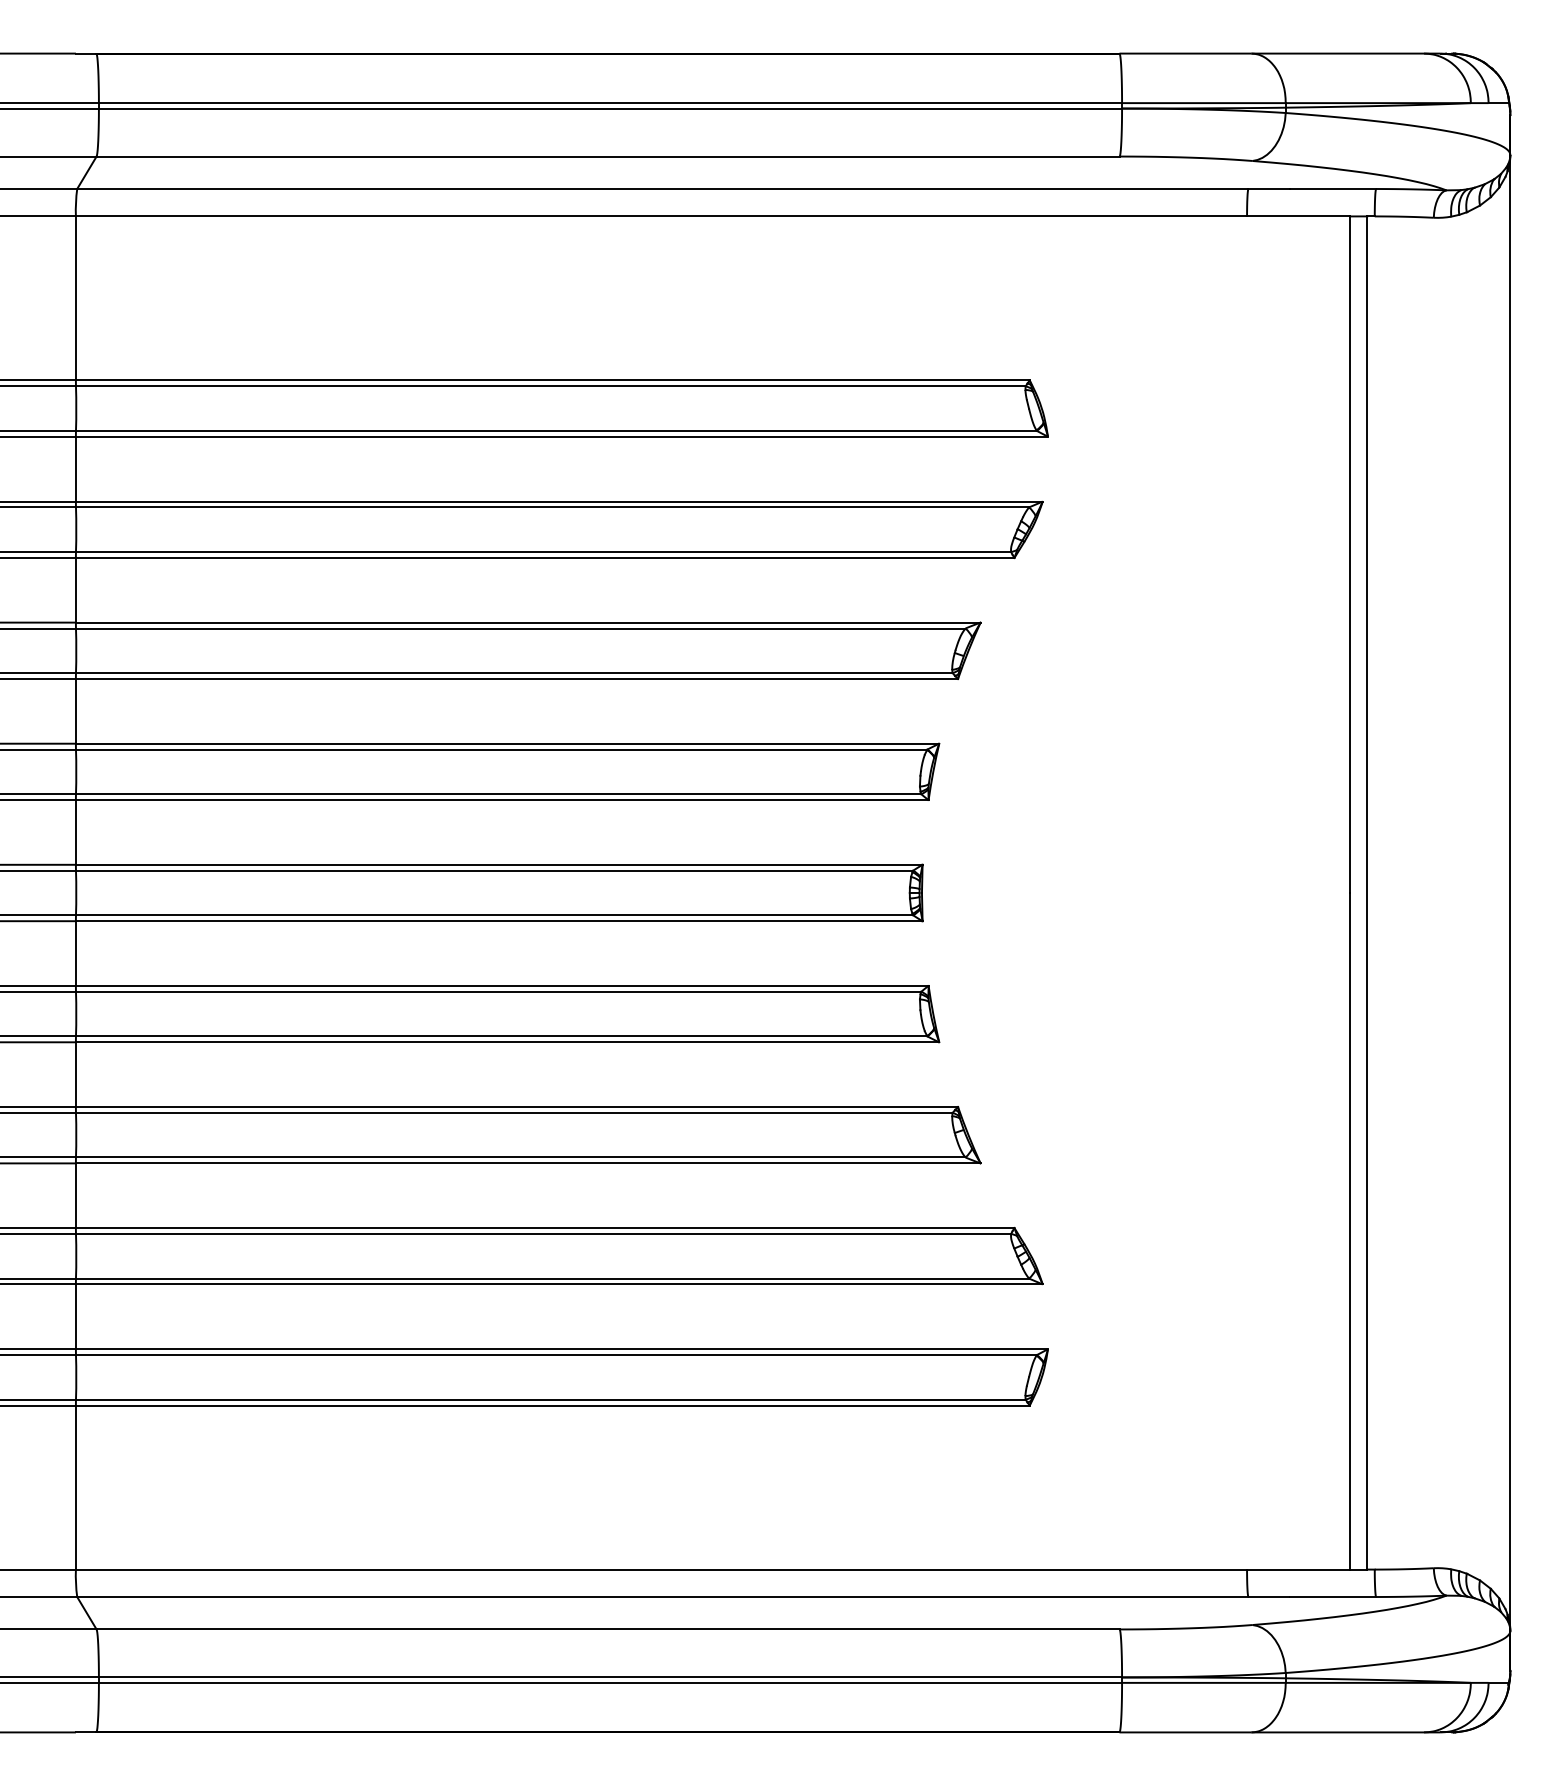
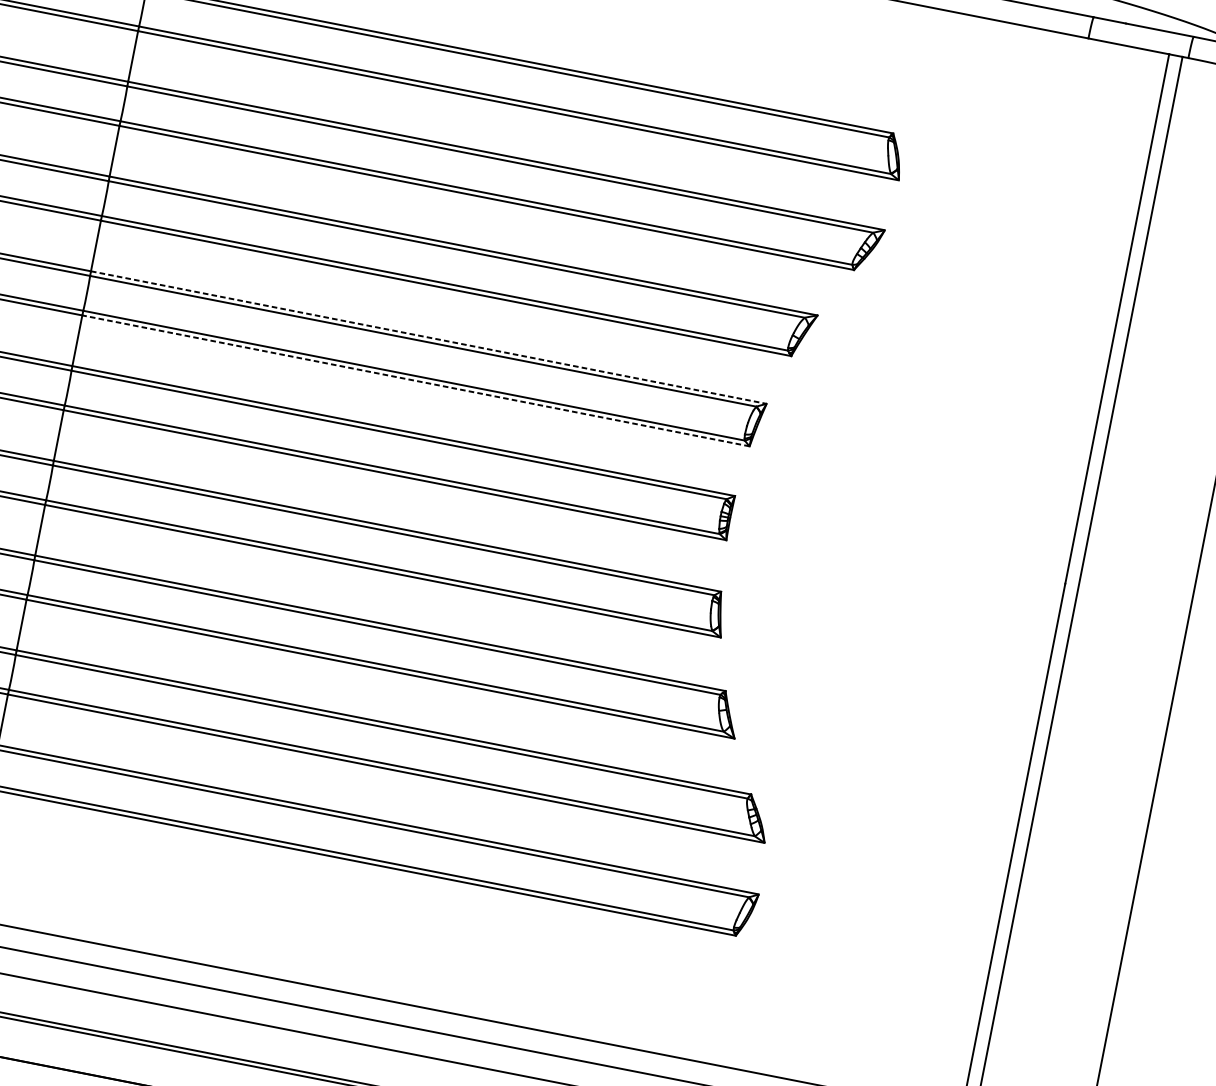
line: (507, 743) -> (428, 337), solid -> dashed
line: (501, 800) -> (415, 381), solid -> dashed

